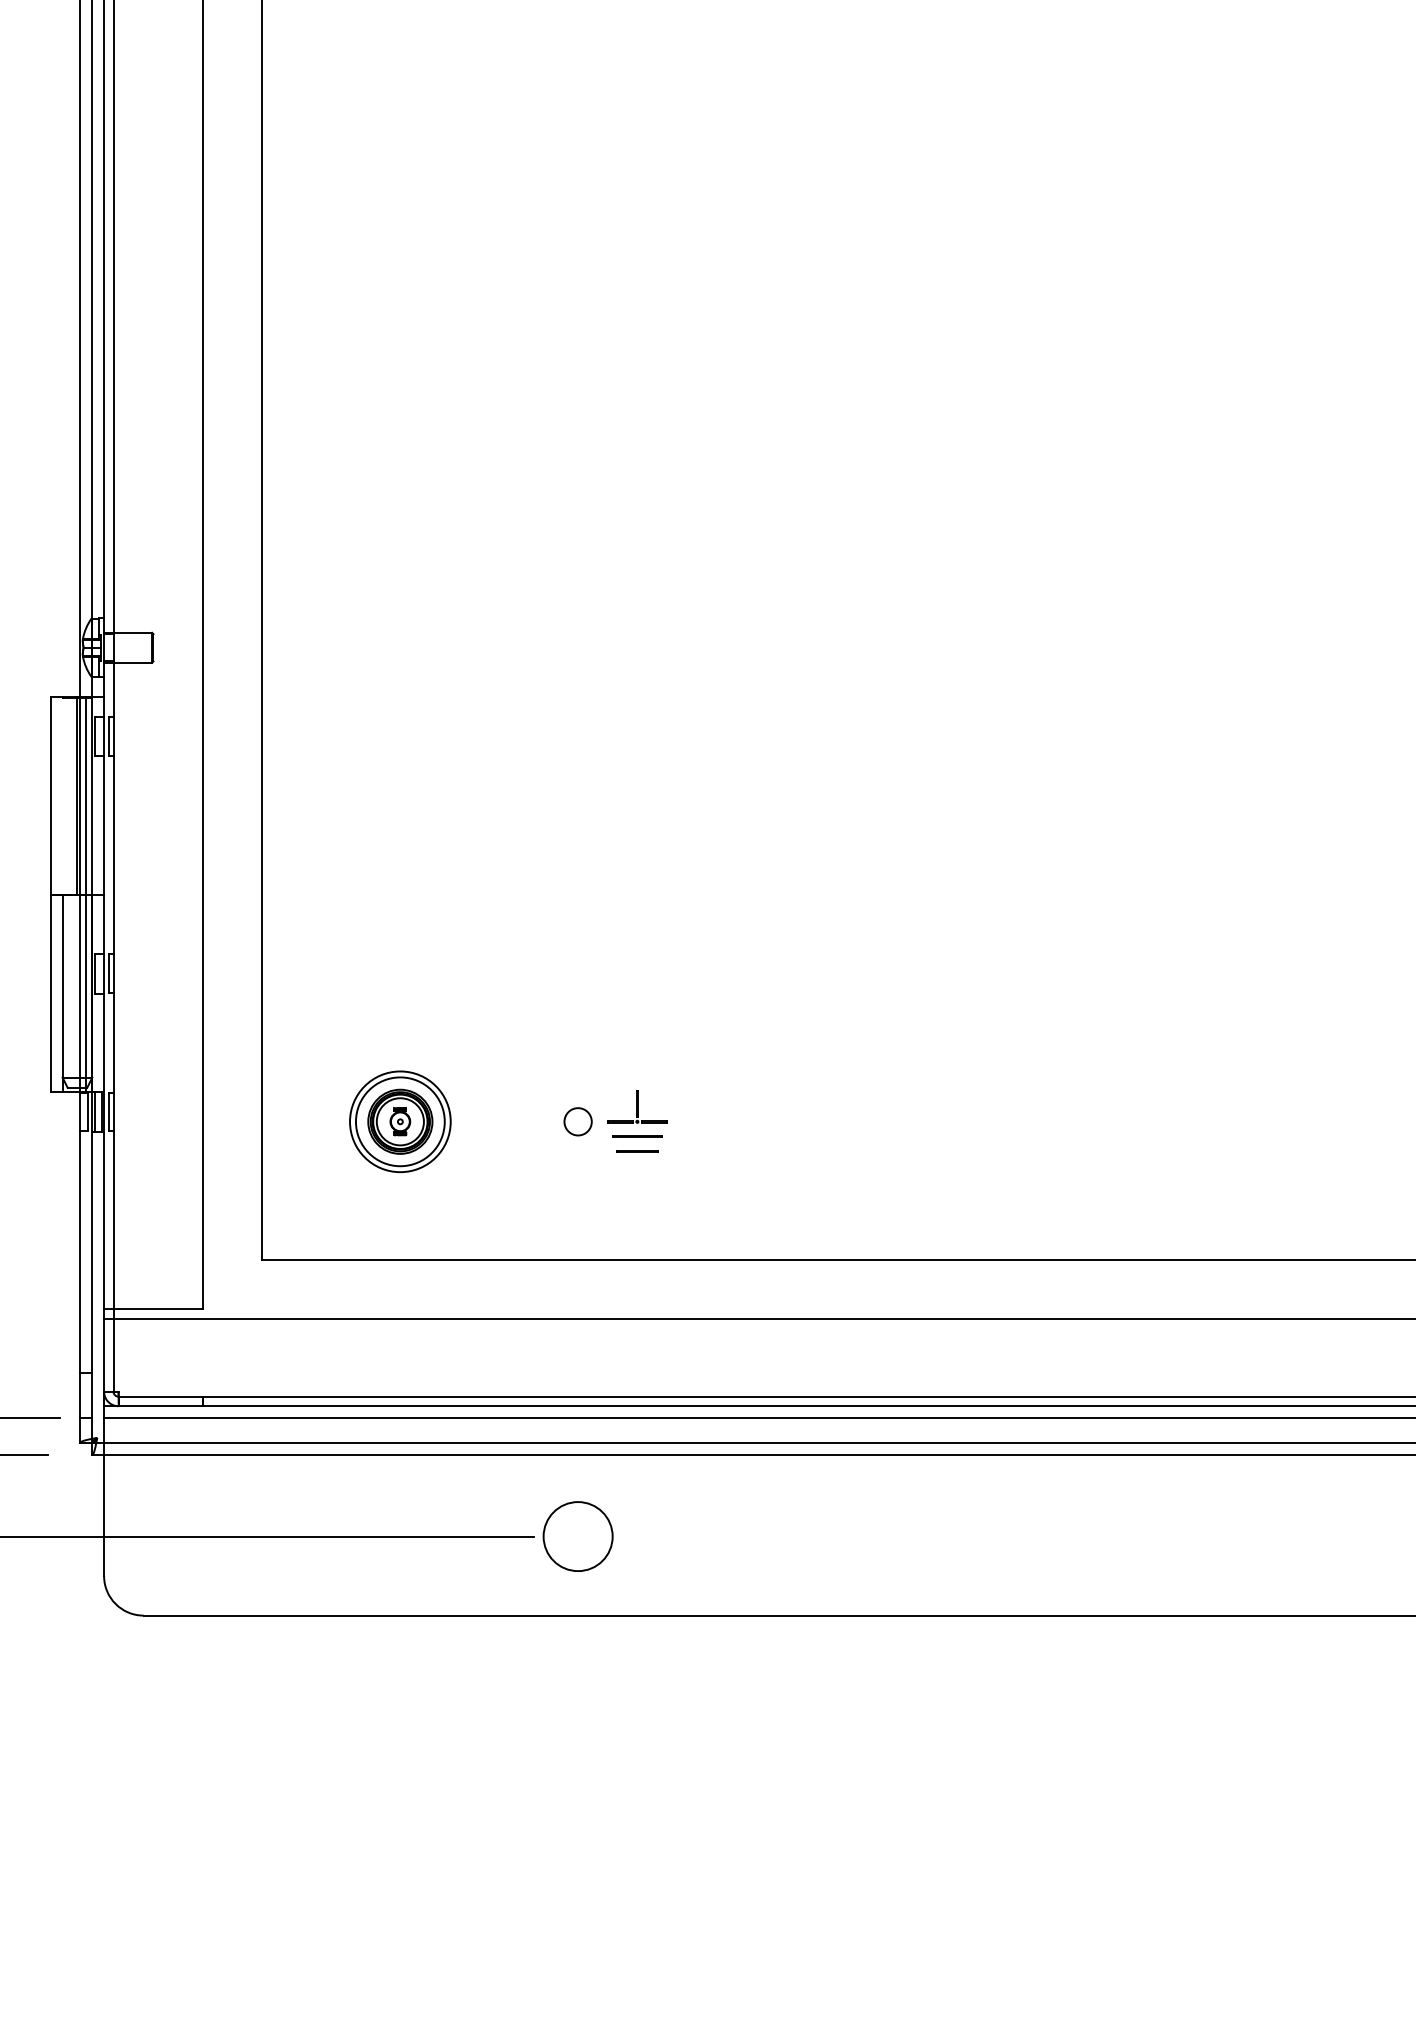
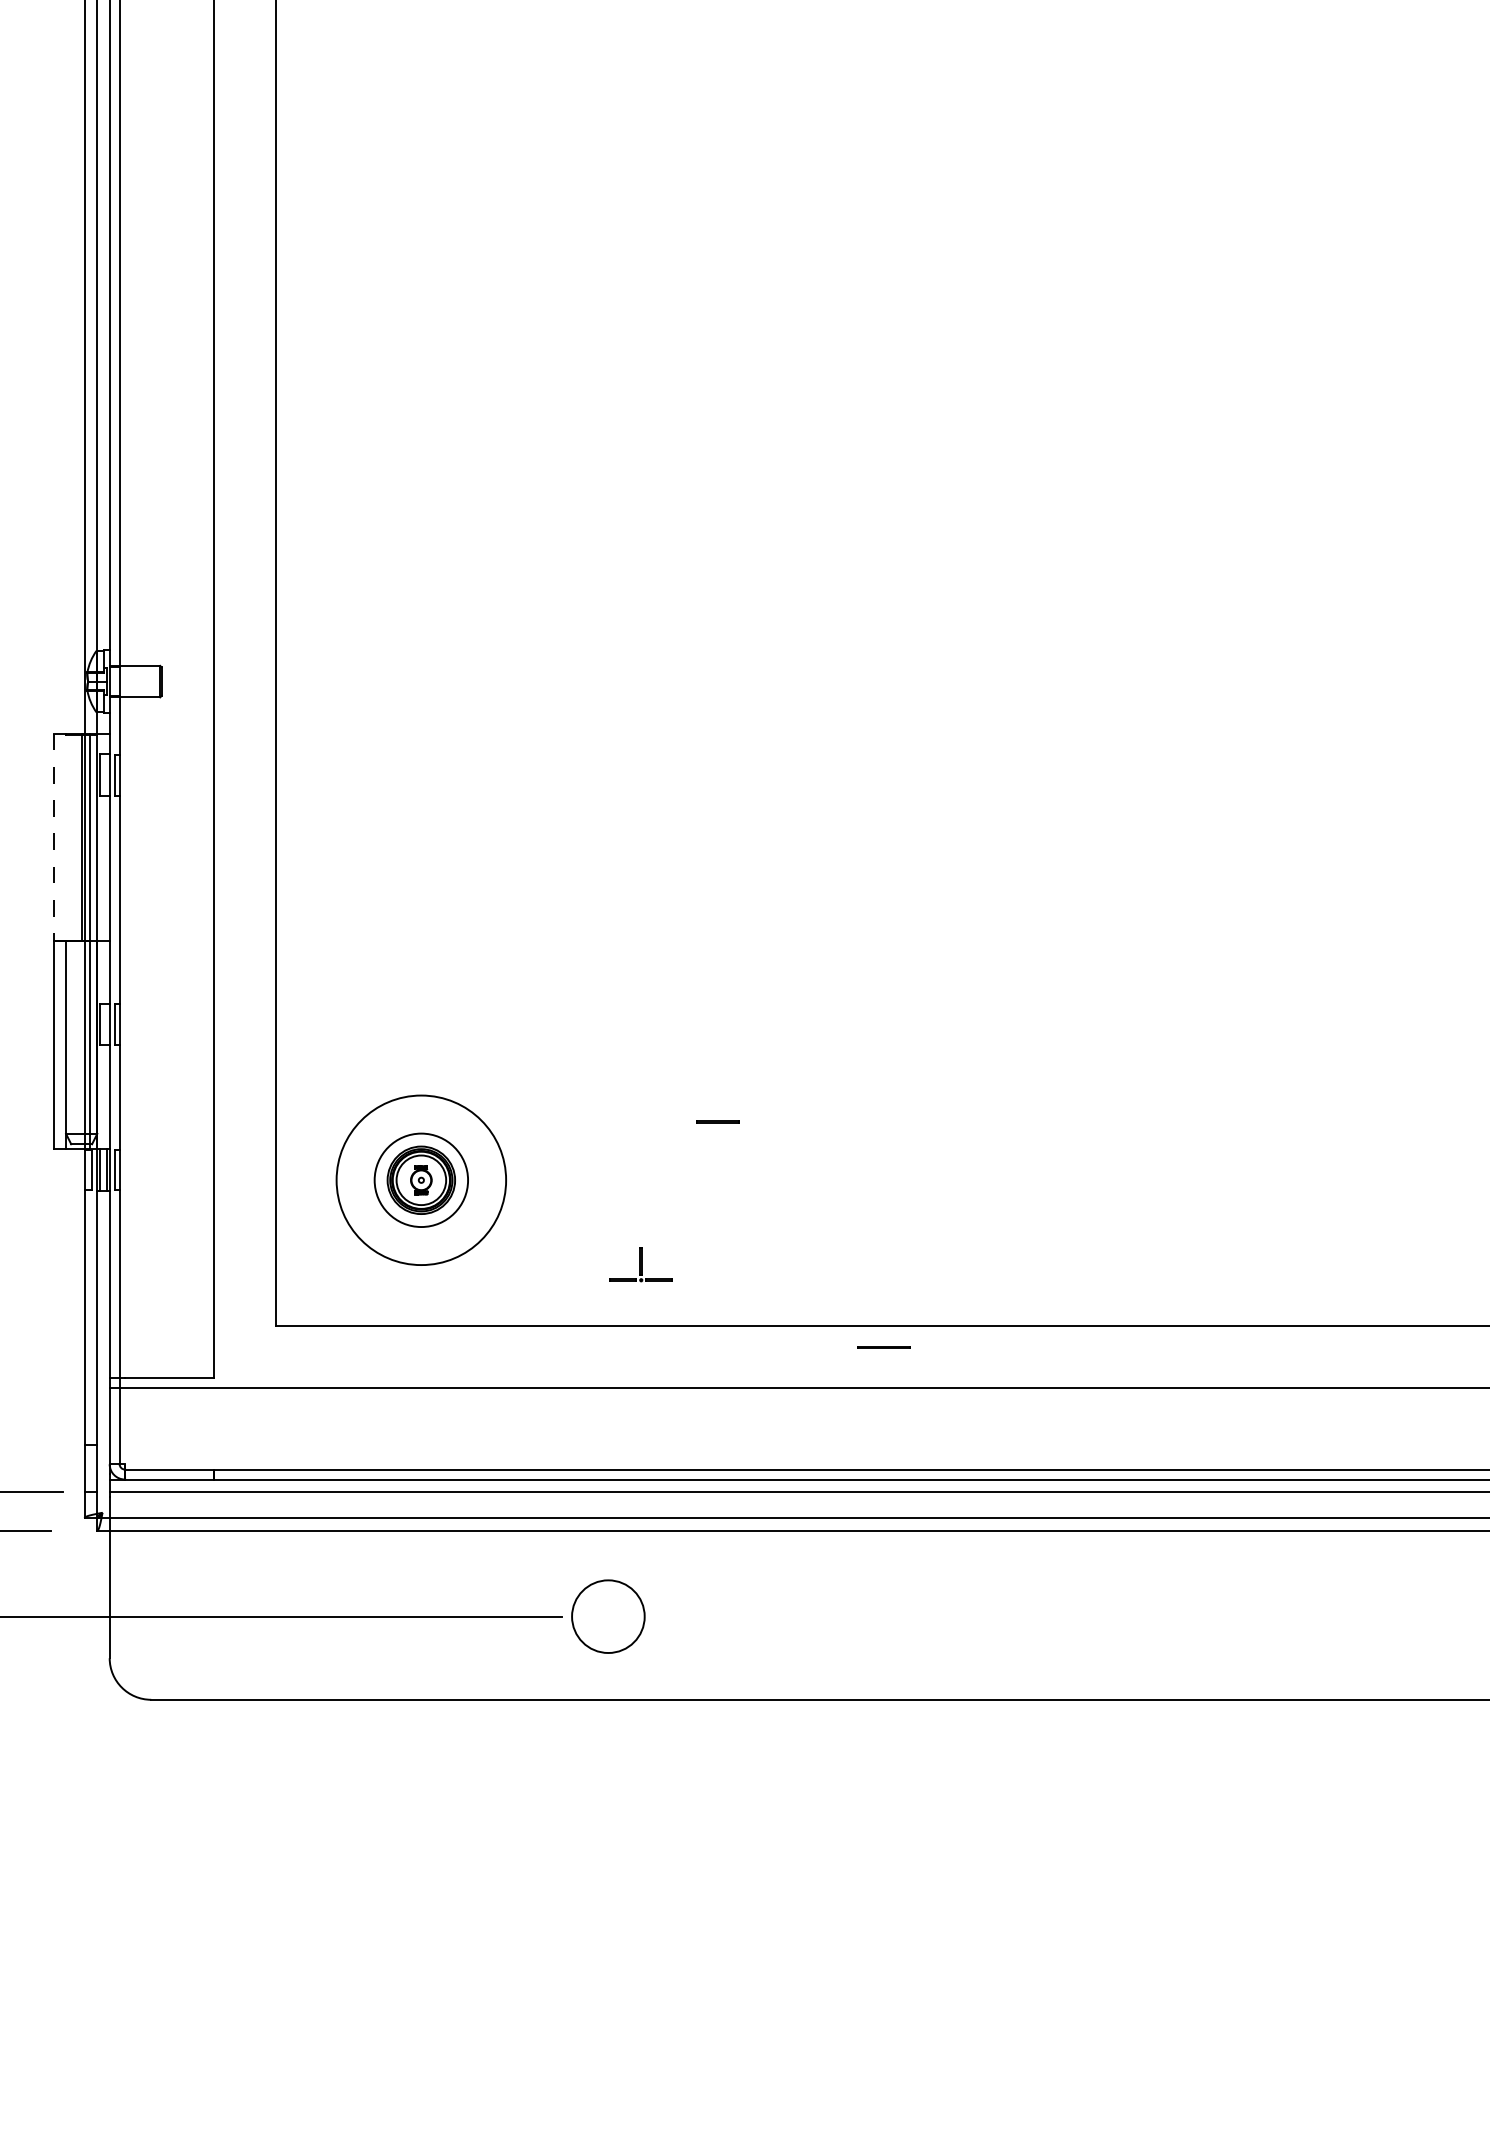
line: (50, 796) -> (53, 838), solid -> dashed
part: (637, 1106) -> (641, 1264), moved
circle: (400, 1121) -> (421, 1179), size x1.6
circle: (577, 1121) -> (607, 1179), removed
line: (637, 1136) -> (884, 1347), moved
line: (637, 1151) -> (718, 1122), moved

